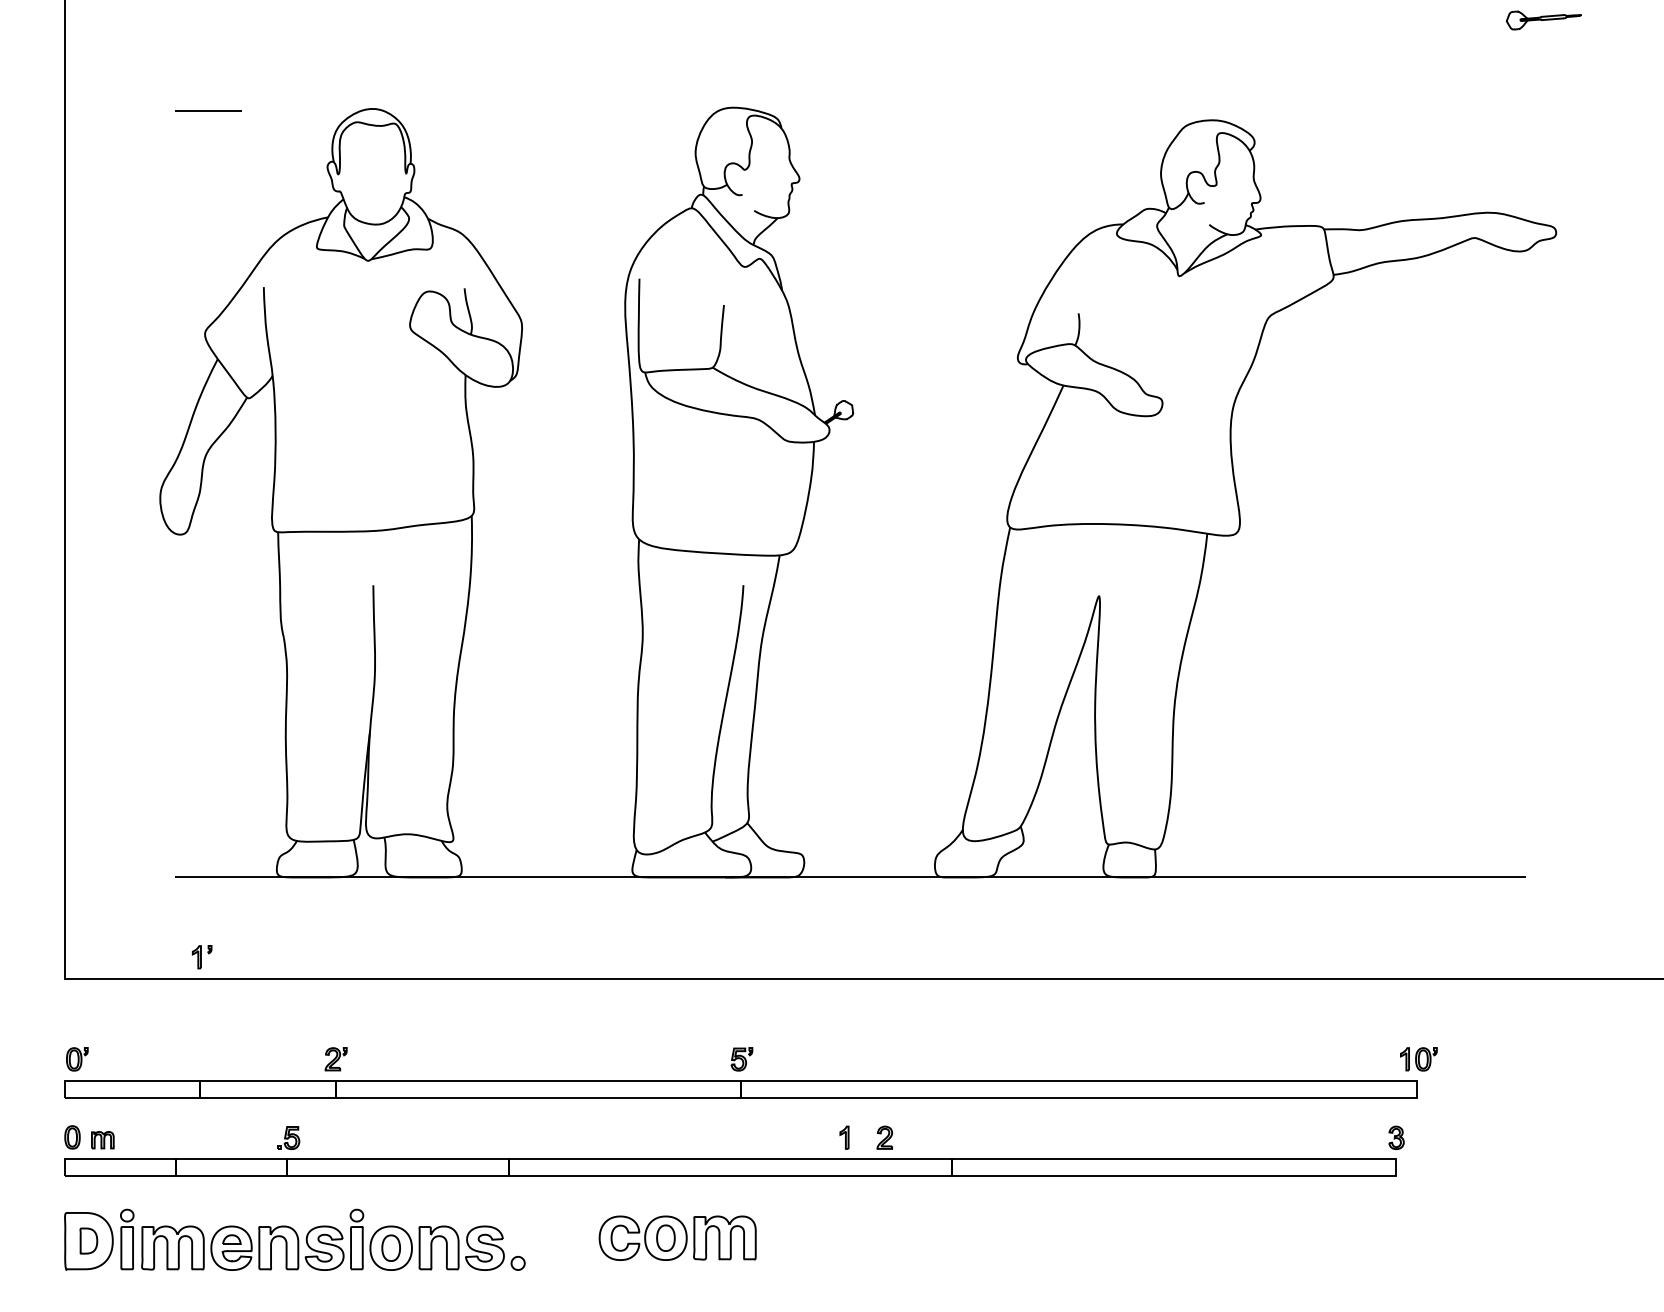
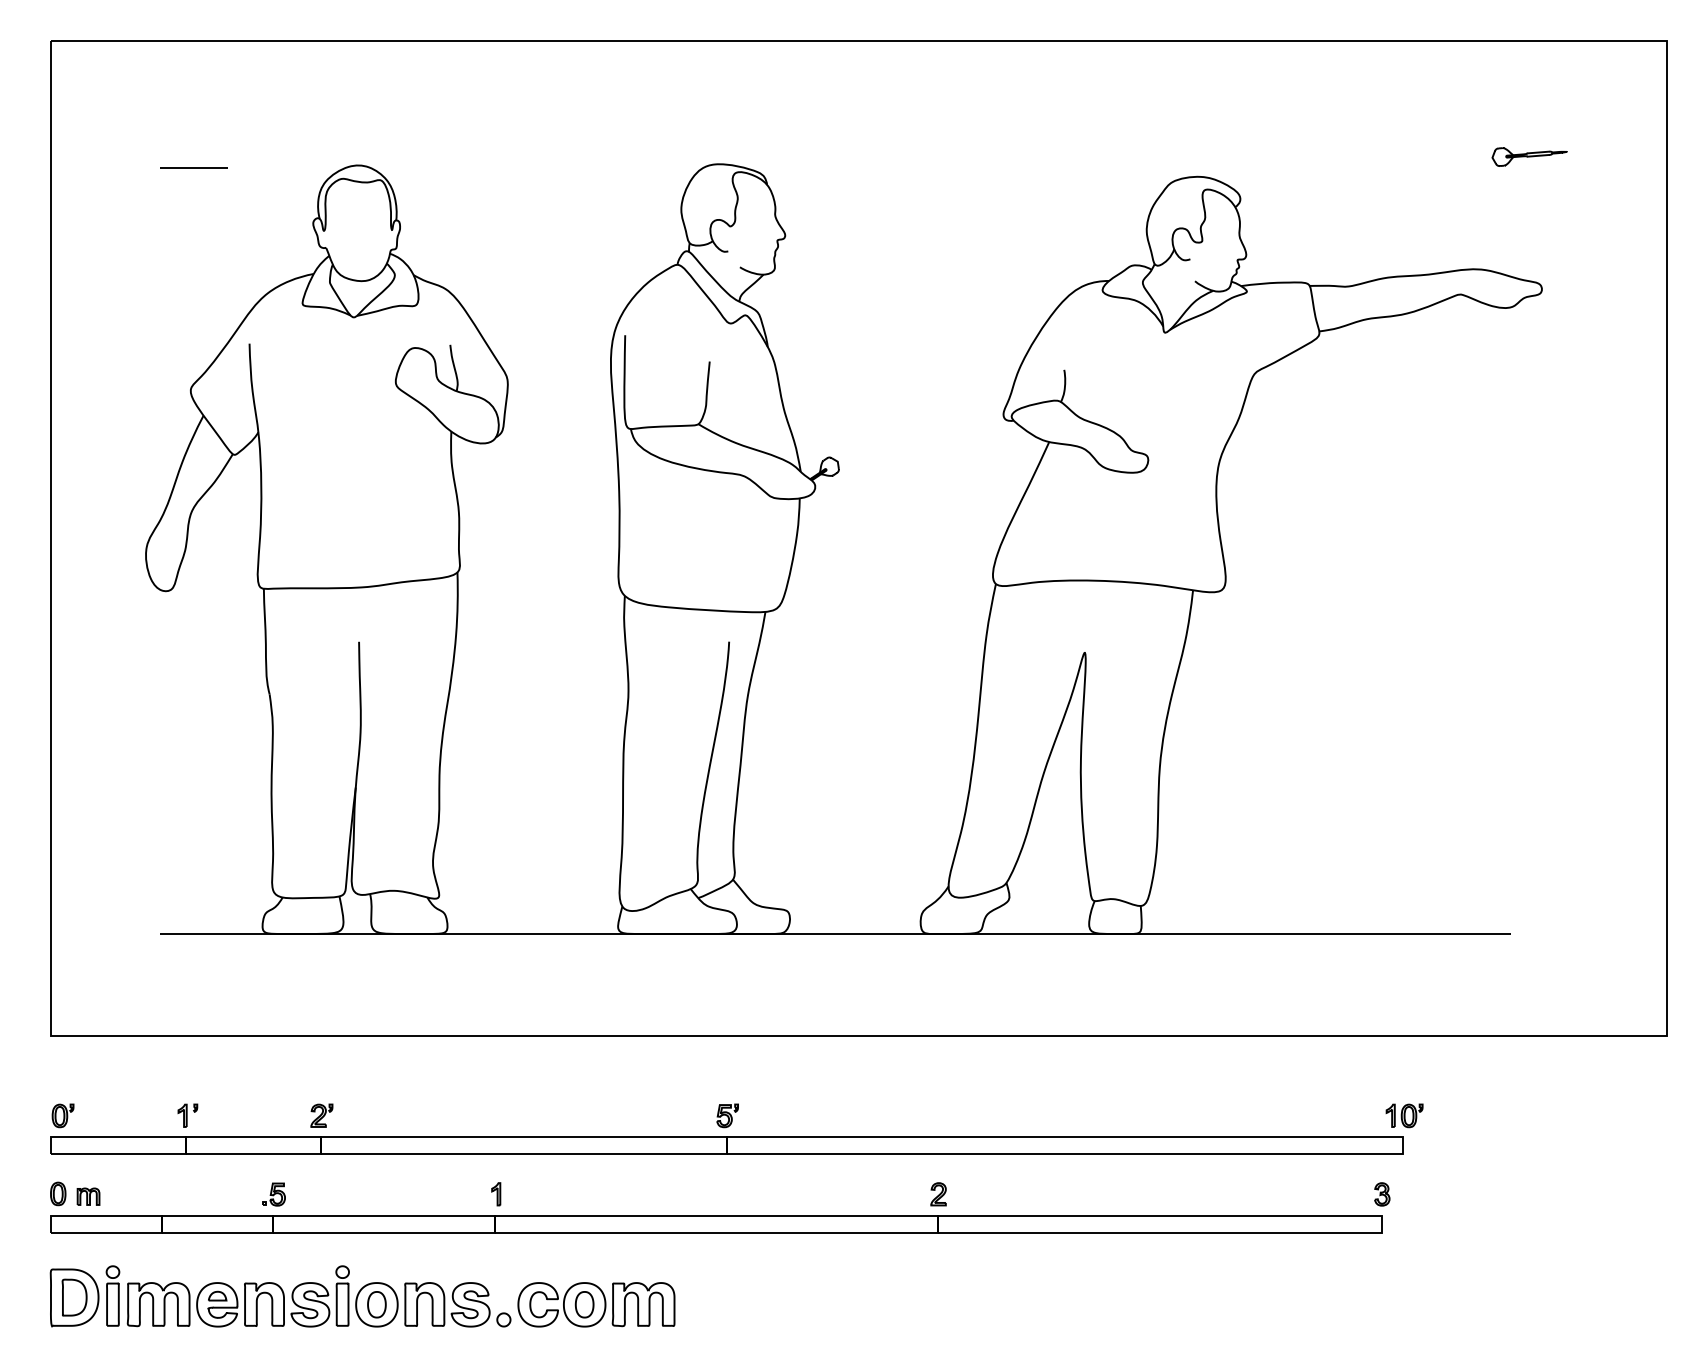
part: (1543, 19) -> (1529, 156), moved
part: (201, 956) -> (187, 1115), moved
part: (844, 1137) -> (496, 1194), moved
part: (884, 1137) -> (938, 1194), moved
part: (677, 1237) -> (596, 1304), moved
part: (88, 1240) -> (74, 1297), size x1.43

